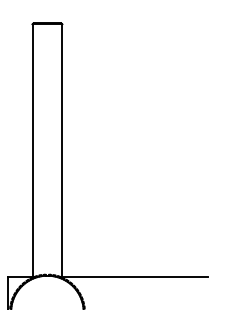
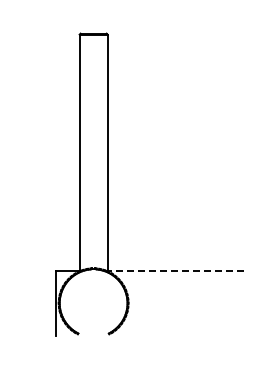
line: (132, 276) -> (173, 270), solid -> dashed

